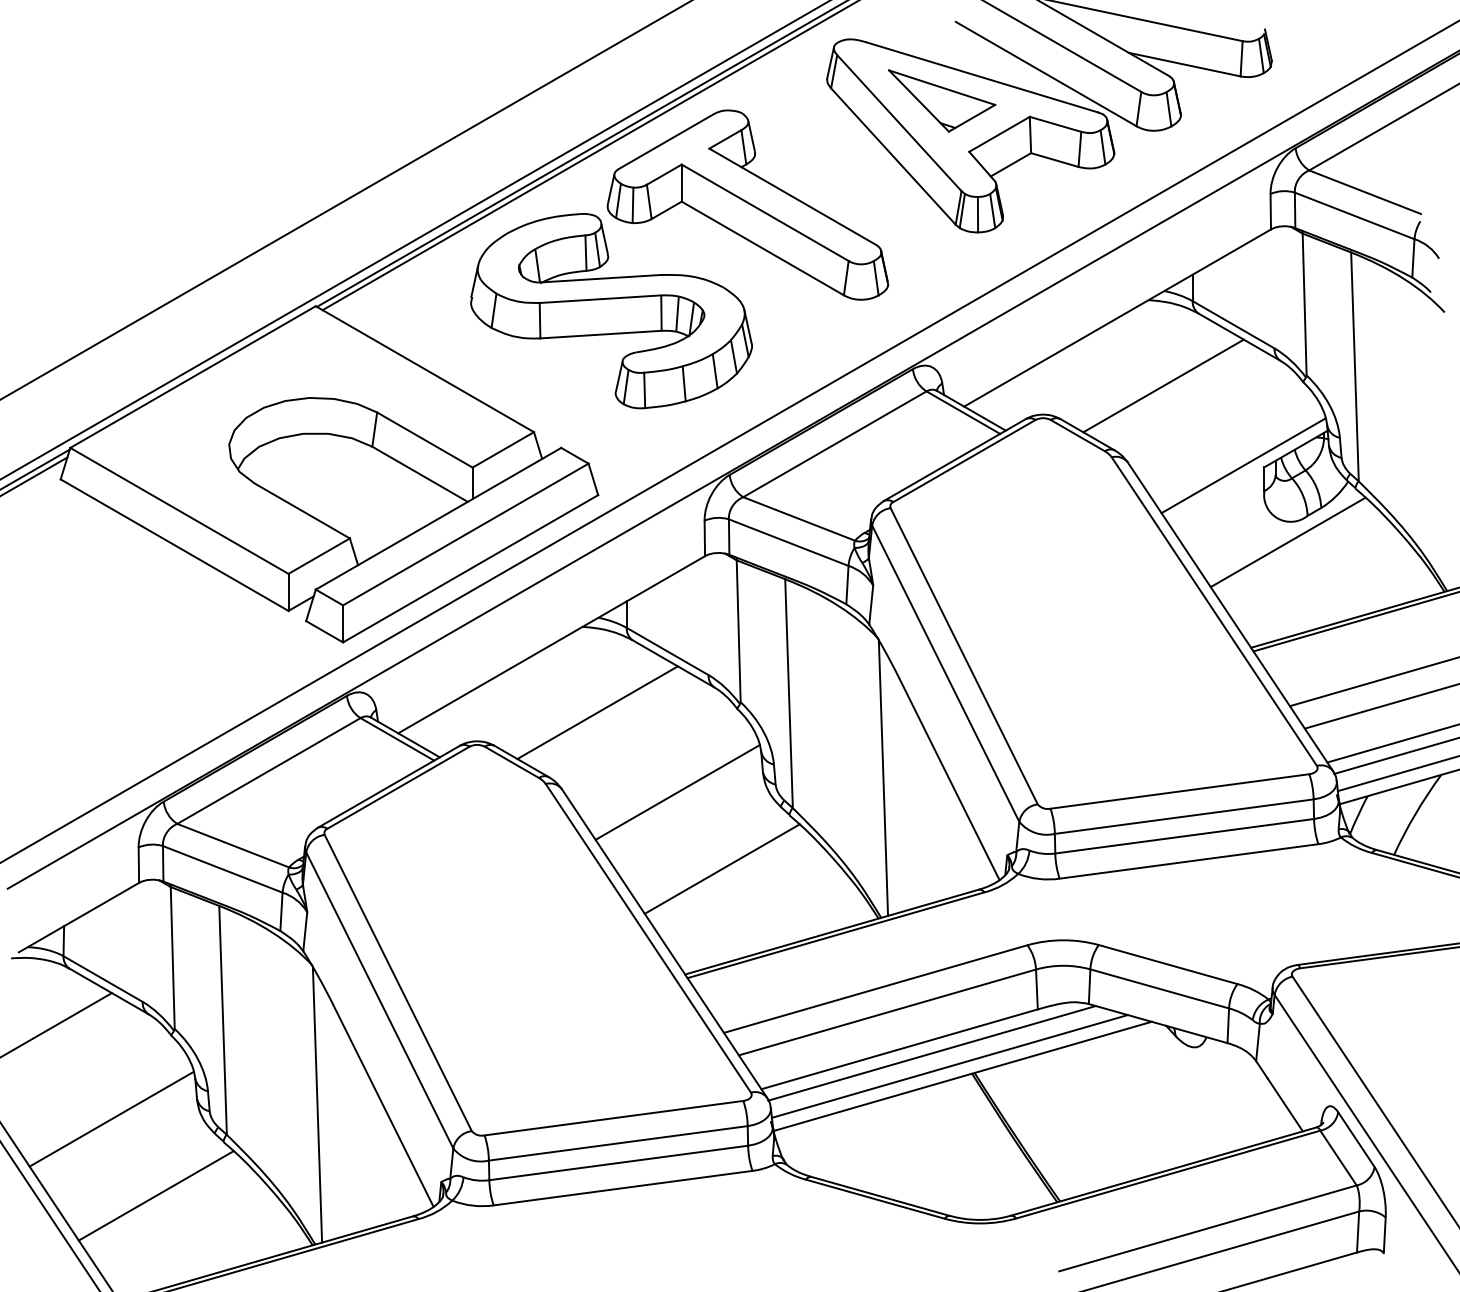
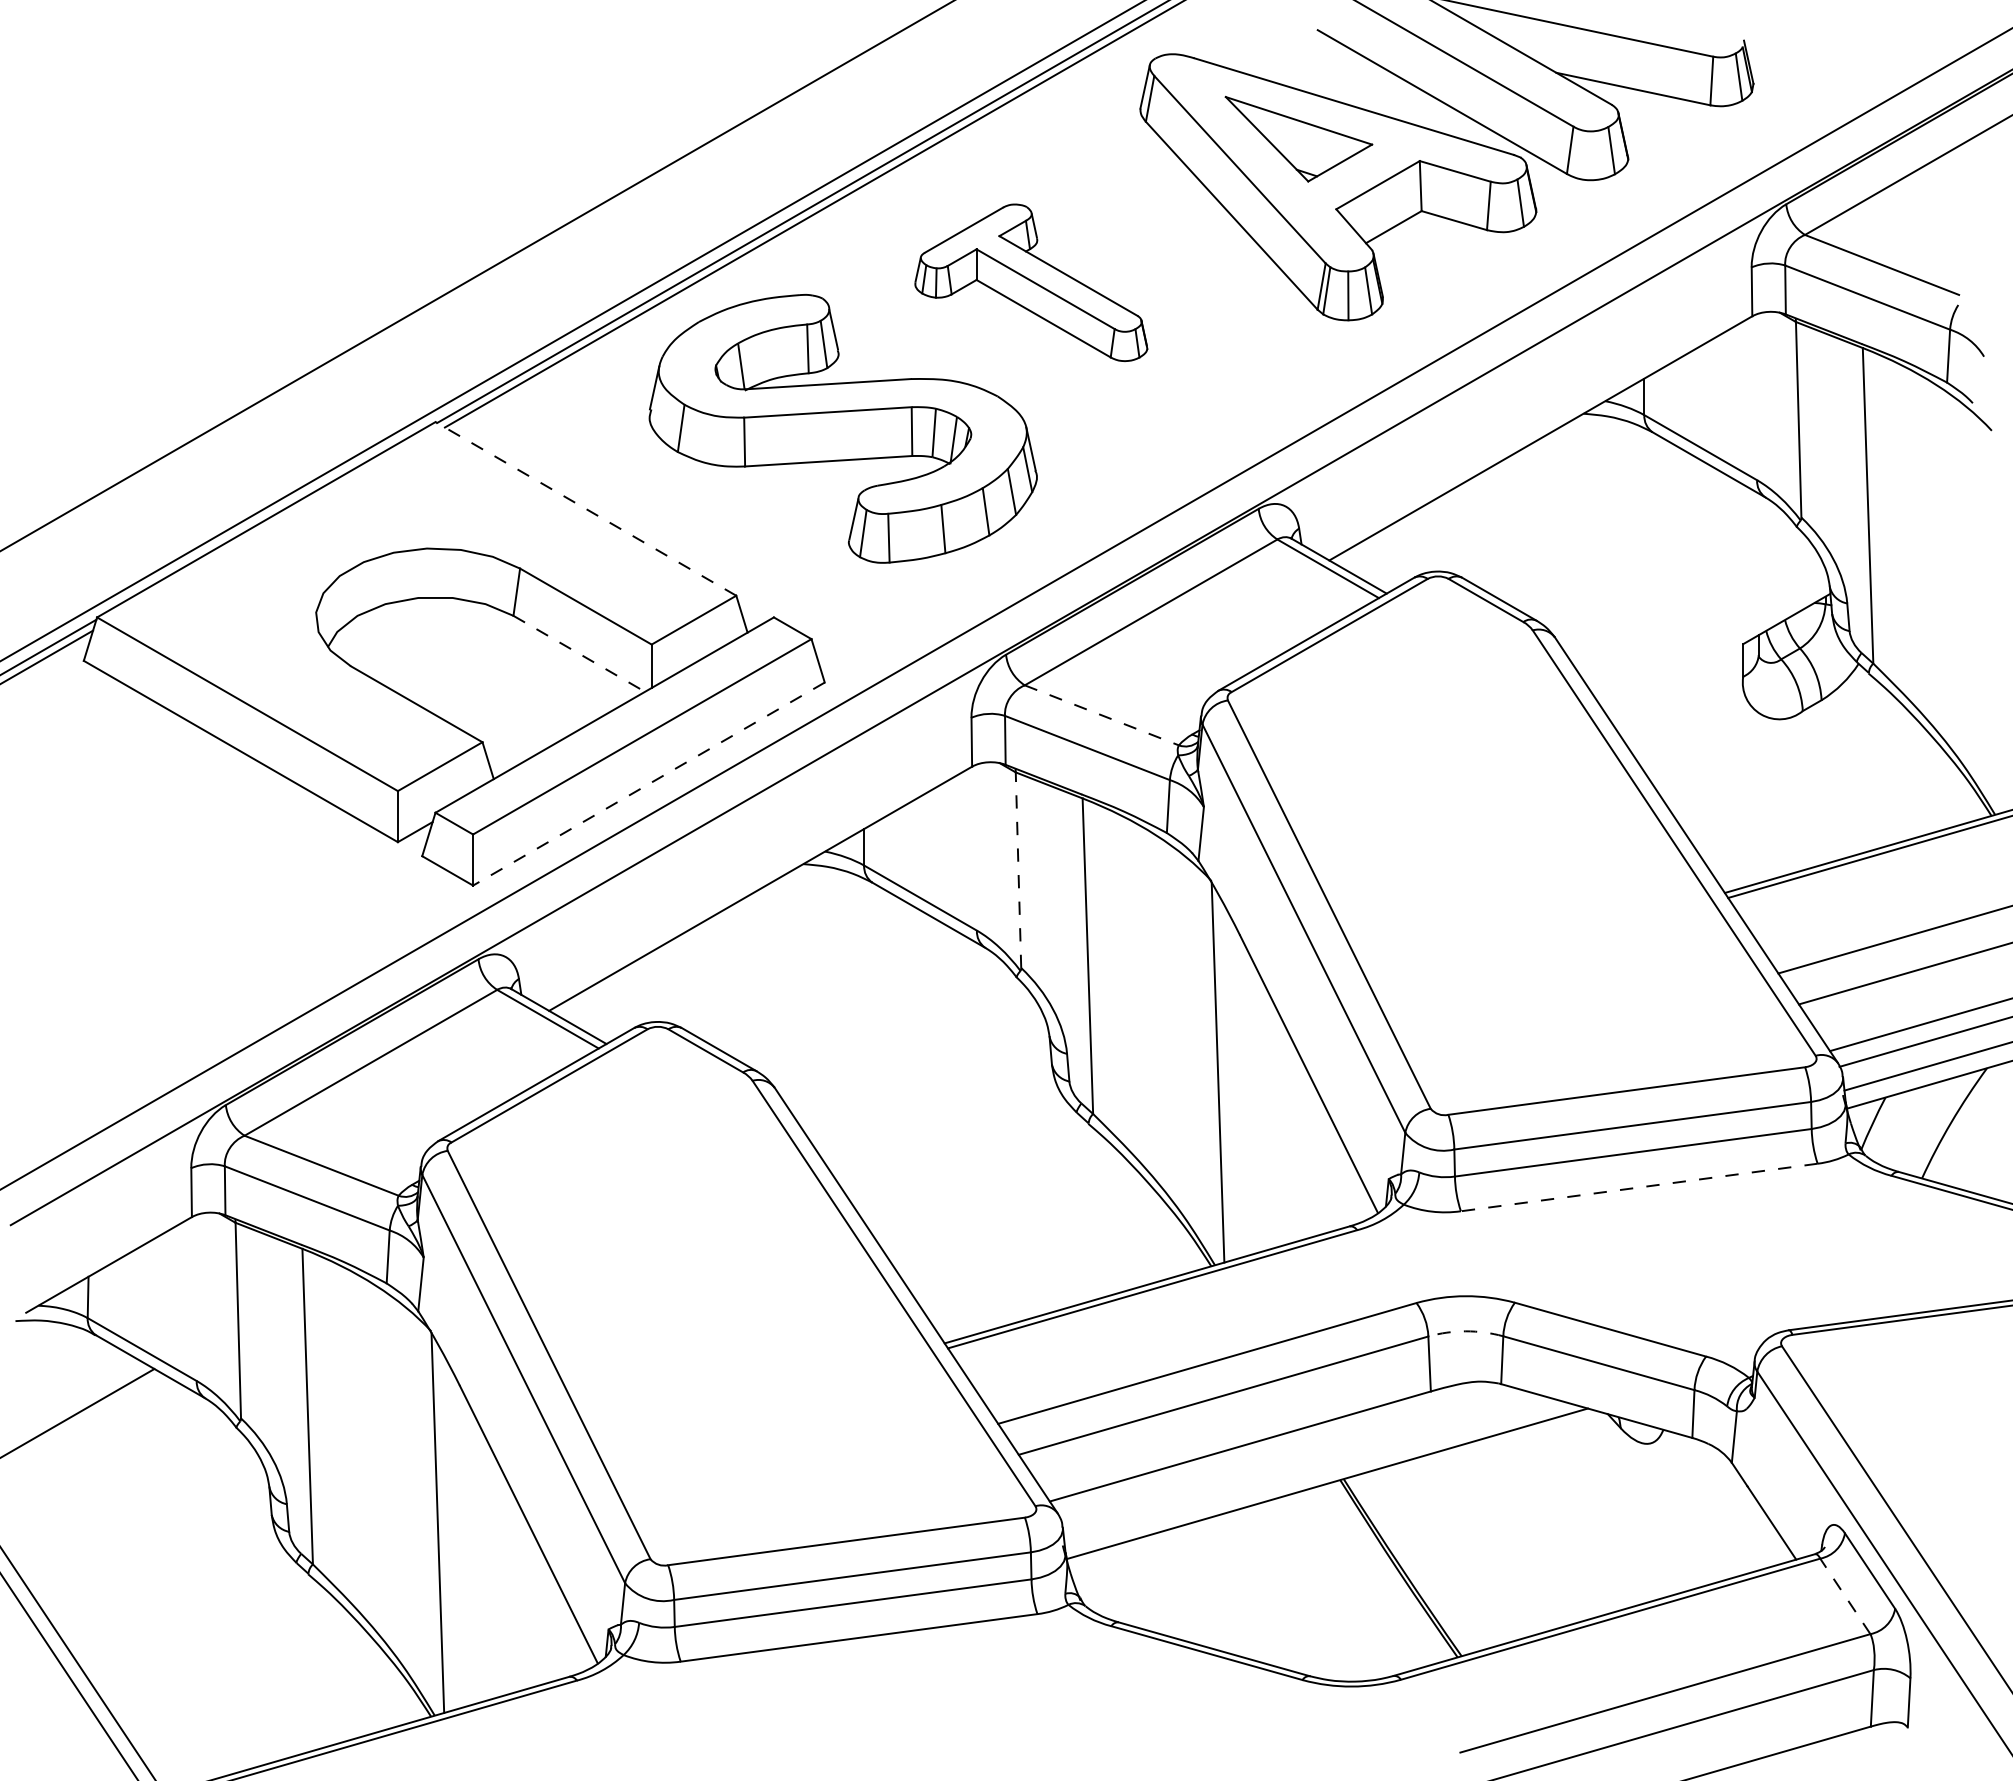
part: (748, 204) -> (1031, 282), size x0.6
line: (424, 368) -> (585, 508), solid -> dashed
line: (1163, 385) -> (1603, 531), removed
line: (1243, 465) -> (1714, 641), removed
line: (420, 474) -> (579, 653), solid -> dashed
line: (798, 519) -> (1101, 715), solid -> dashed
line: (1287, 542) -> (1775, 747), removed
line: (470, 569) -> (648, 784), solid -> dashed
line: (738, 631) -> (1018, 870), solid -> dashed
line: (597, 712) -> (823, 982), removed
line: (677, 792) -> (934, 1092), removed
line: (1189, 861) -> (1639, 1187), solid -> dashed
line: (722, 868) -> (995, 1197), removed
arc: (1062, 965) -> (1465, 1331), solid -> dashed
line: (931, 1052) -> (1284, 1451), removed
line: (949, 1066) -> (1309, 1469), removed
line: (111, 1118) -> (154, 1542), removed
line: (1338, 1157) -> (1845, 1595), solid -> dashed
line: (156, 1195) -> (215, 1648), removed

